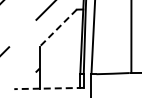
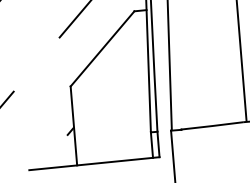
line: (57, 28) -> (101, 49), dashed -> solid
line: (49, 88) -> (95, 163), dashed -> solid

